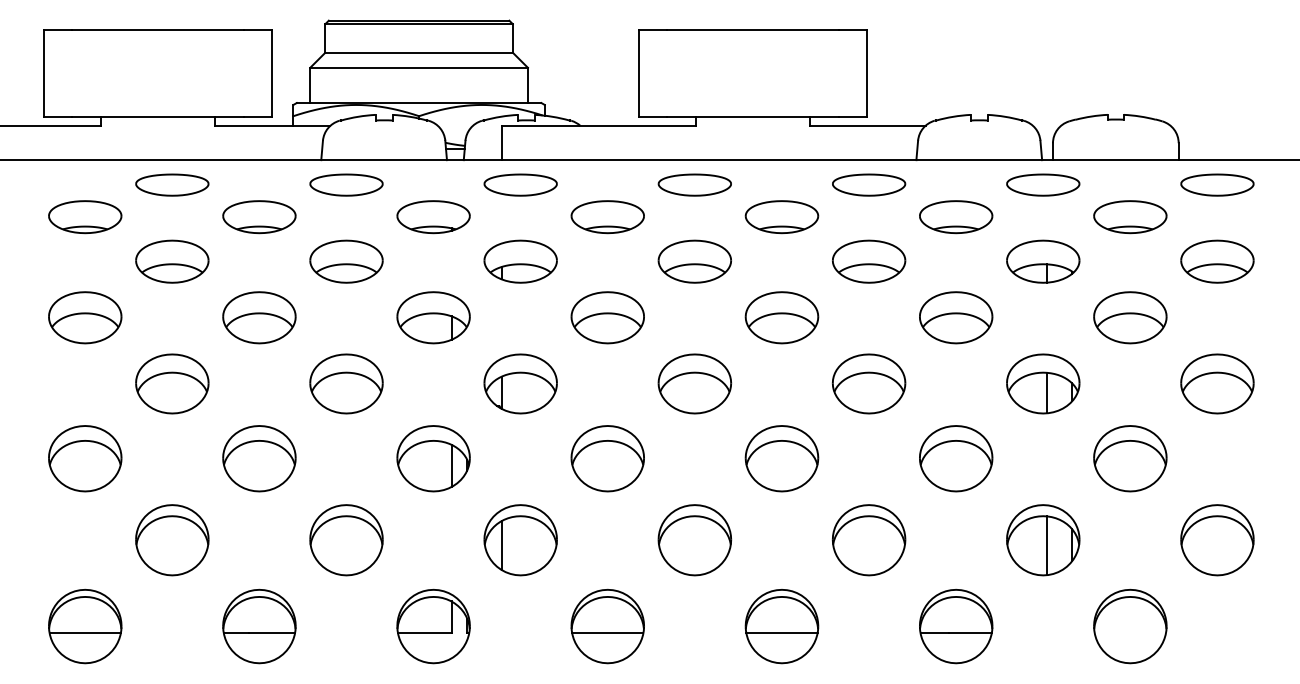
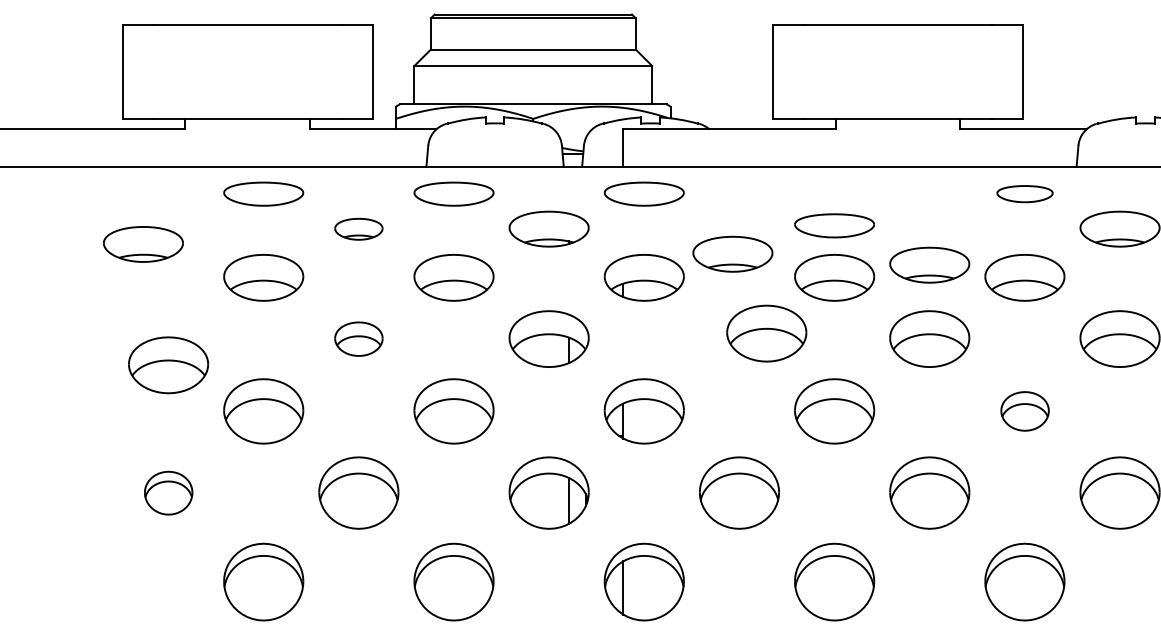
part: (694, 184) -> (834, 225), moved
part: (869, 184) -> (1025, 193), size x0.7
part: (85, 217) -> (143, 244), moved
part: (259, 217) -> (358, 229), size x0.6
part: (607, 217) -> (732, 254), moved
part: (781, 217) -> (929, 265), moved
part: (85, 317) -> (168, 365), moved
part: (259, 317) -> (358, 338), size x0.6
part: (607, 317) -> (766, 333), moved
part: (869, 383) -> (1025, 410), size x0.6
part: (85, 458) -> (168, 492), size x0.6

